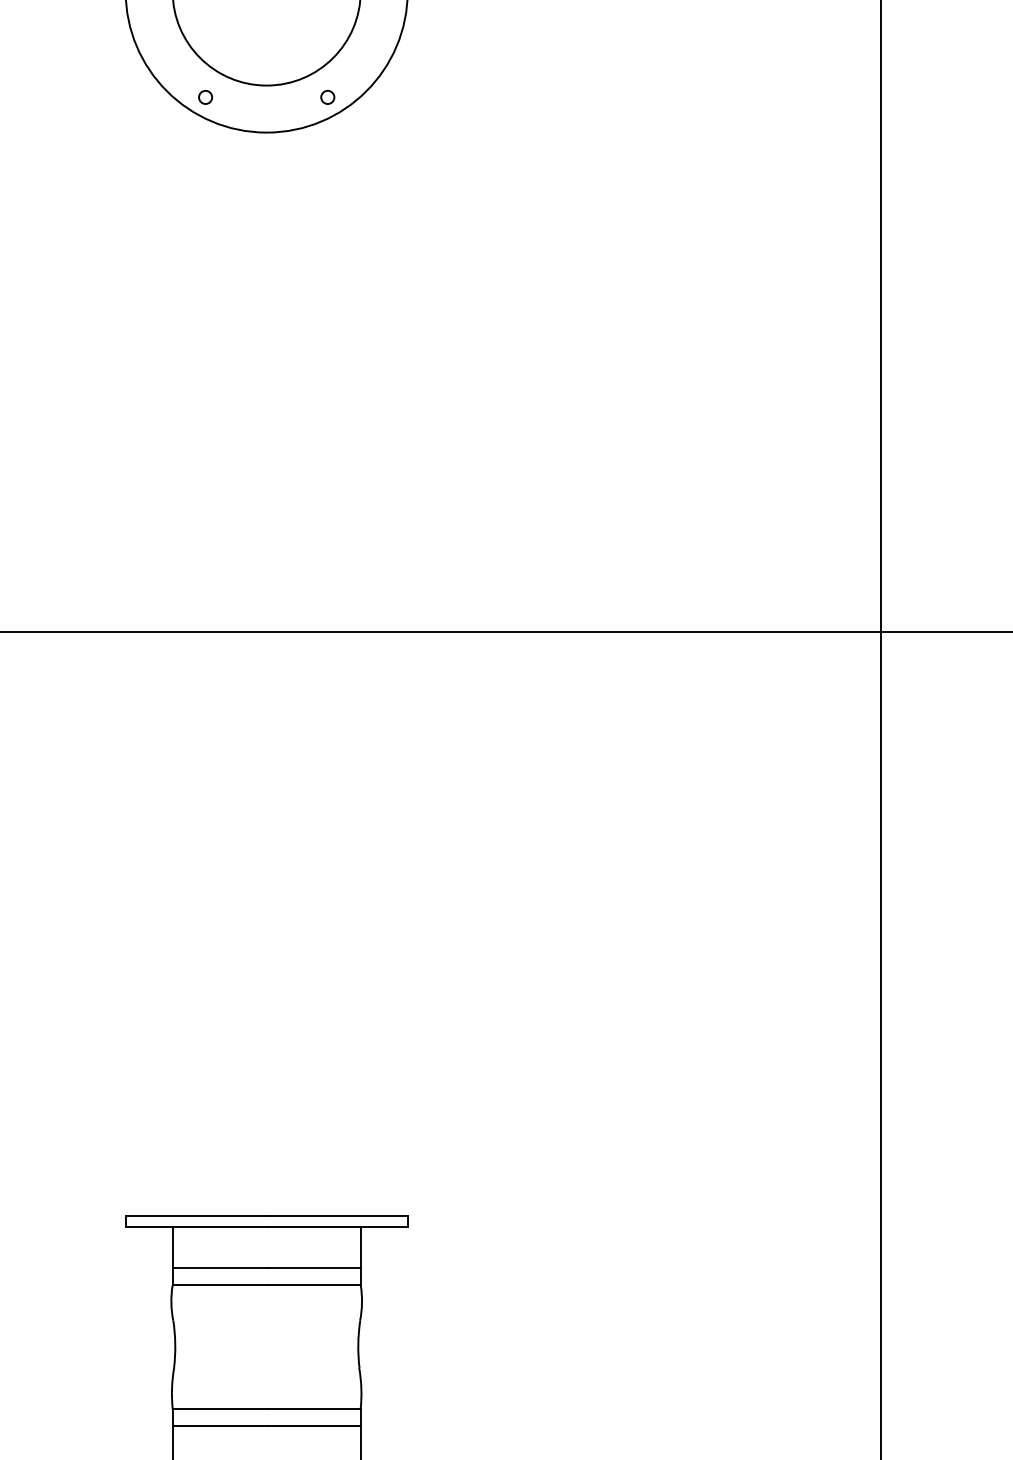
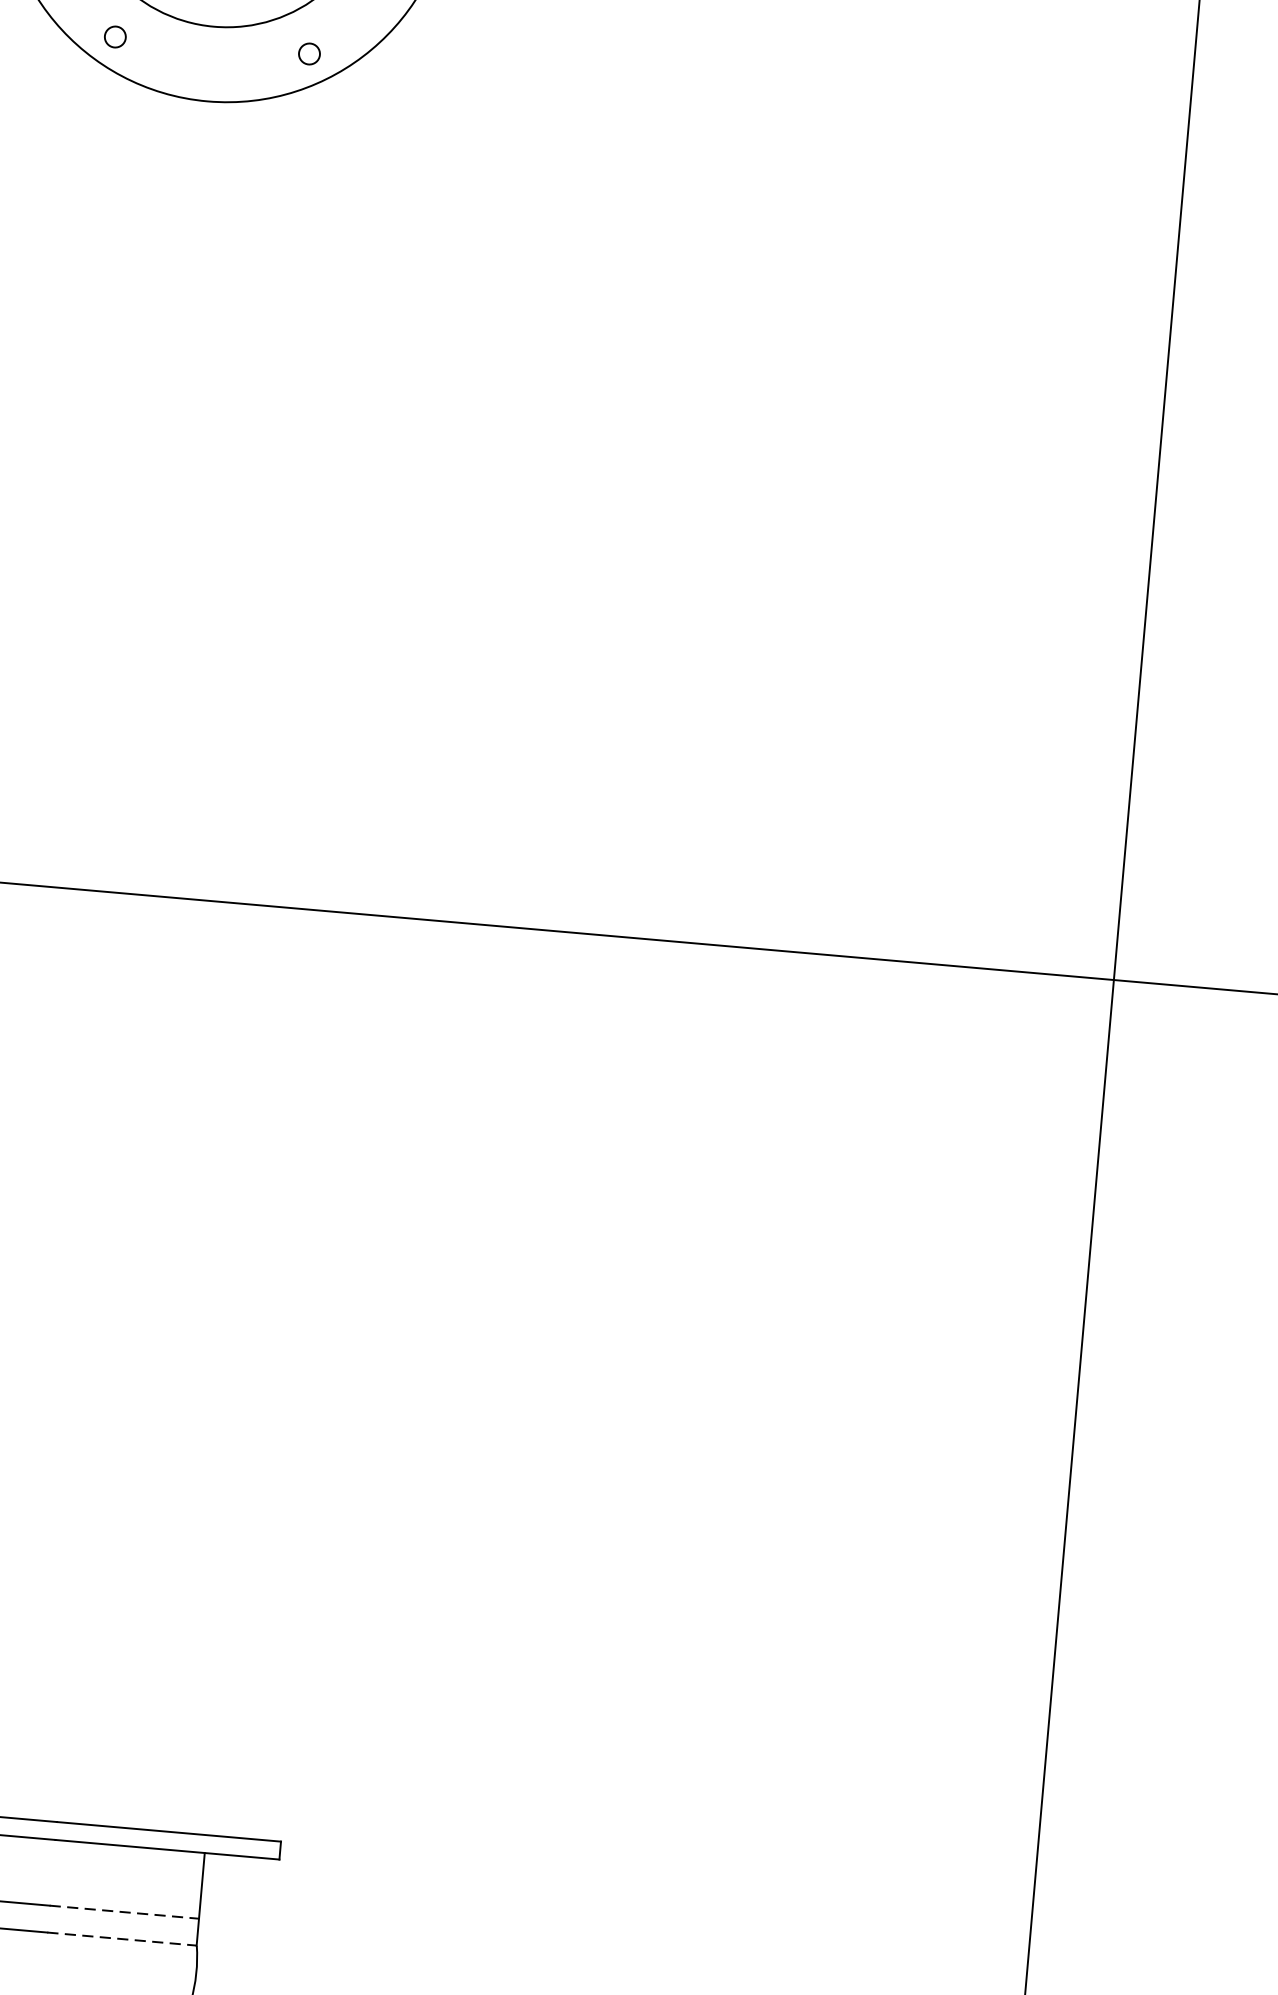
line: (314, 1268) -> (125, 1912), solid -> dashed
line: (314, 1285) -> (123, 1939), solid -> dashed

